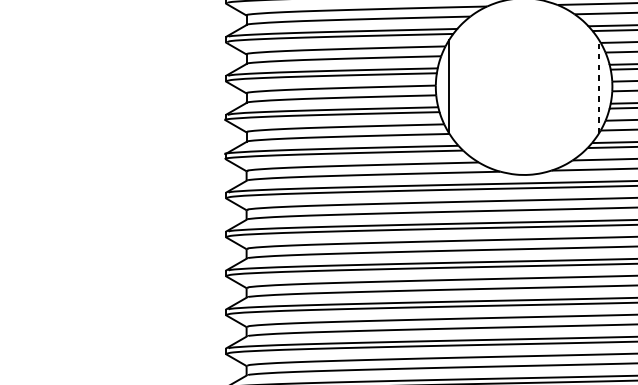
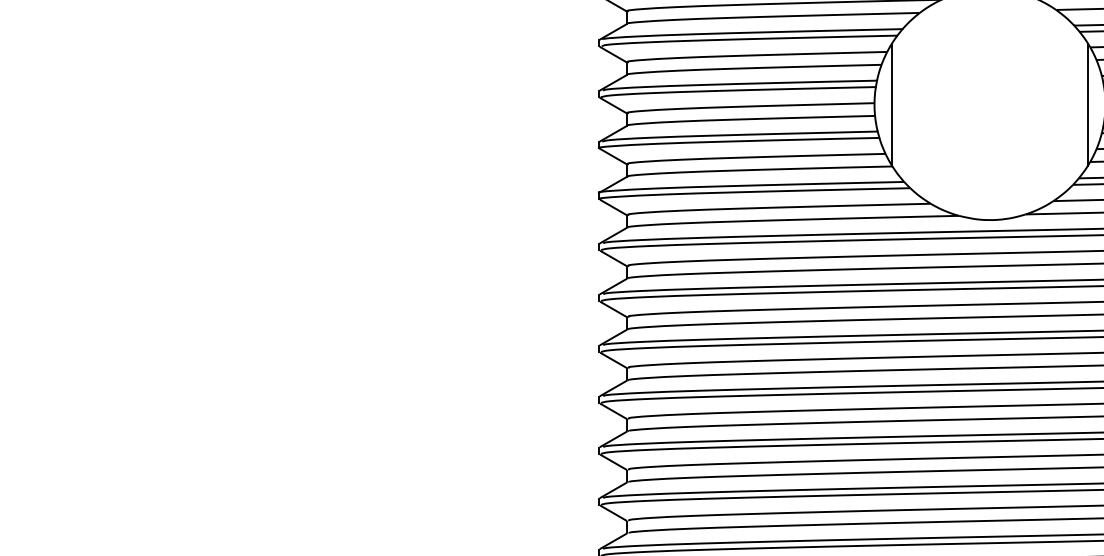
line: (599, 86) -> (1088, 104), dashed -> solid

